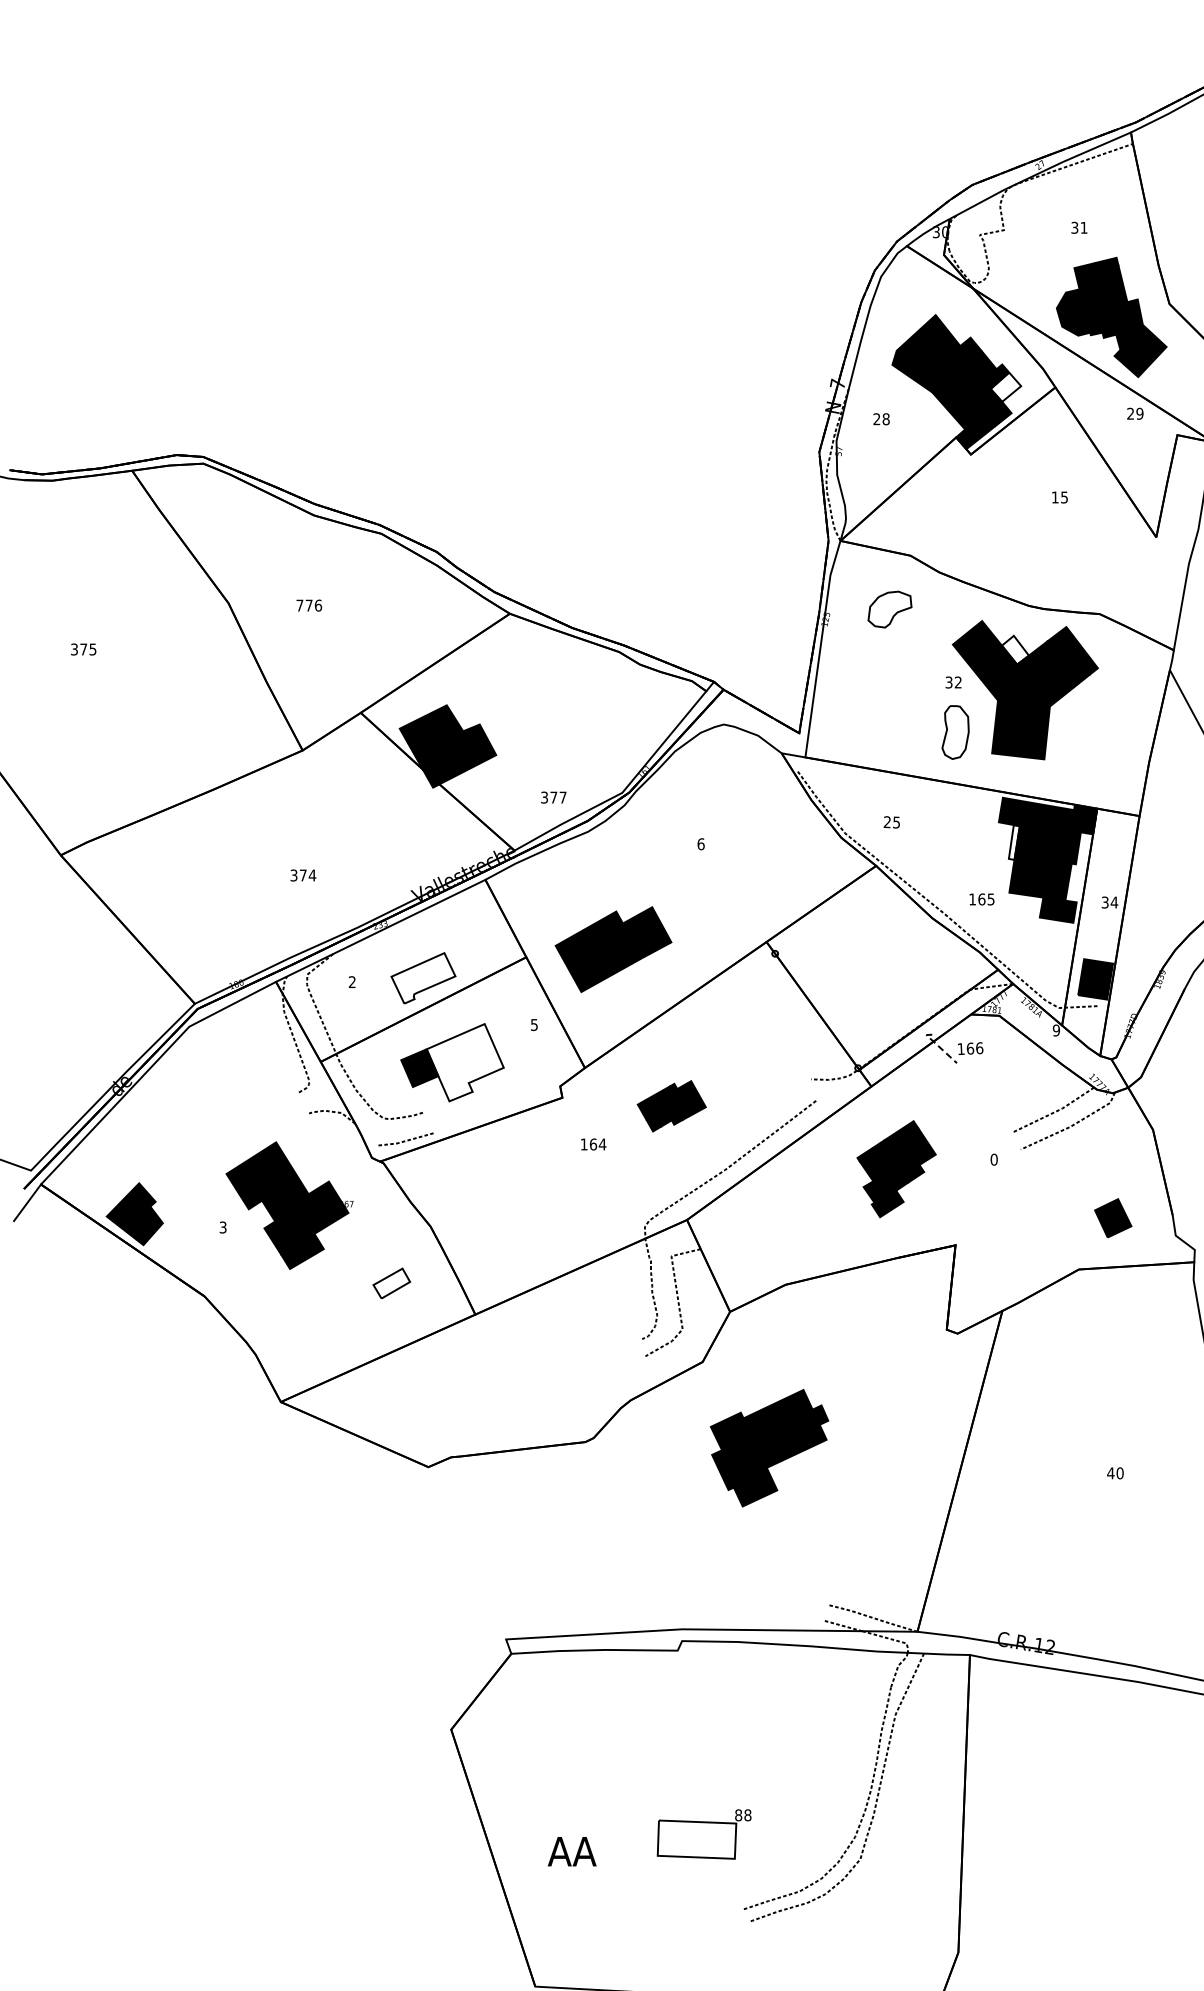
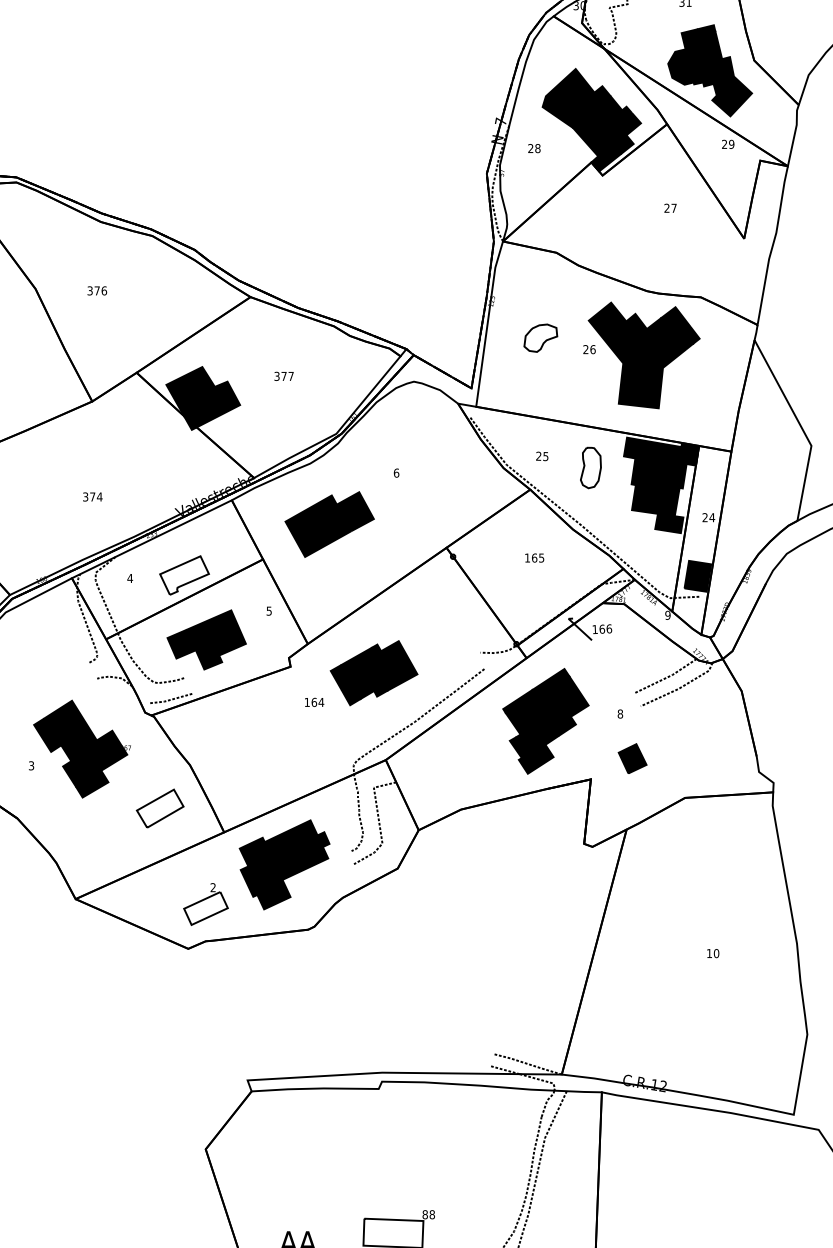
fill: (1005, 386) -> (629, 123), added
text: (1059, 497) -> (670, 208), 15 -> 27
text: (299, 605) -> (89, 290), 776 -> 376
part: (889, 609) -> (540, 338), moved
fill: (1014, 649) -> (635, 324), added
text: (953, 682) -> (589, 349), 32 -> 26
part: (955, 732) -> (590, 467), moved
text: (553, 797) -> (283, 376), moved
fill: (1013, 842) -> (635, 471), added
text: (981, 899) -> (534, 558), moved
text: (1104, 902) -> (704, 517), 34 -> 24
part: (613, 949) -> (329, 524), moved
text: (352, 981) -> (130, 577), 2 -> 4
line: (939, 1047) -> (578, 628), dashed -> solid
fill: (464, 1062) -> (215, 639), added
part: (671, 1106) -> (373, 673), size x1.67
text: (993, 1159) -> (619, 713), 0 -> 8
part: (896, 1168) -> (545, 720), size x1.43
part: (1113, 1218) -> (632, 758), moved
part: (391, 1283) -> (160, 808), size x1.67
part: (451, 1408) -> (205, 904), added
part: (769, 1448) -> (284, 865), moved
text: (1110, 1473) -> (709, 953), 40 -> 10

